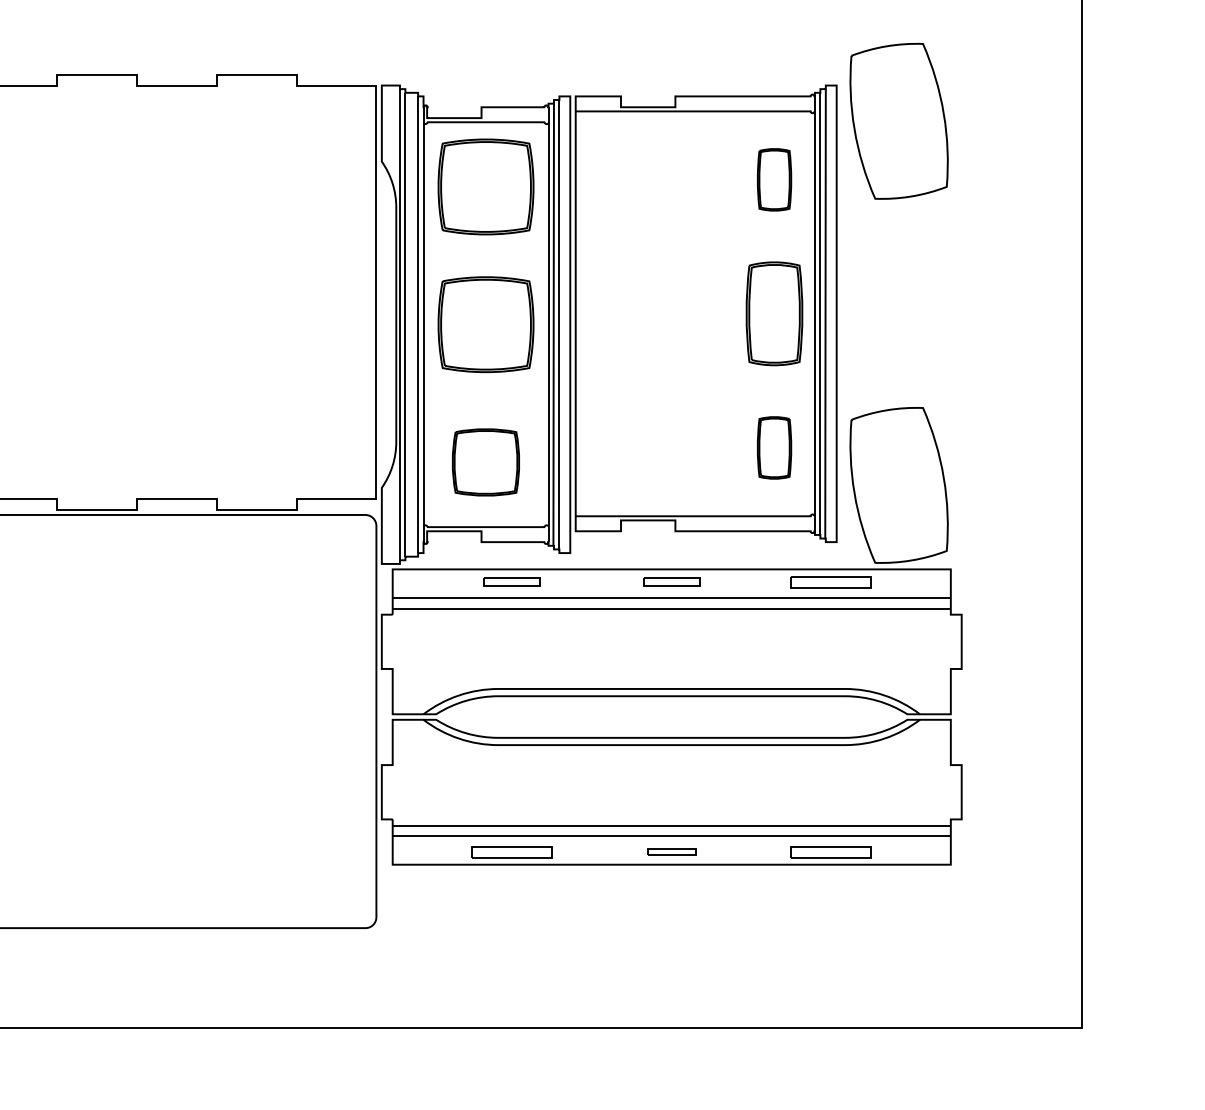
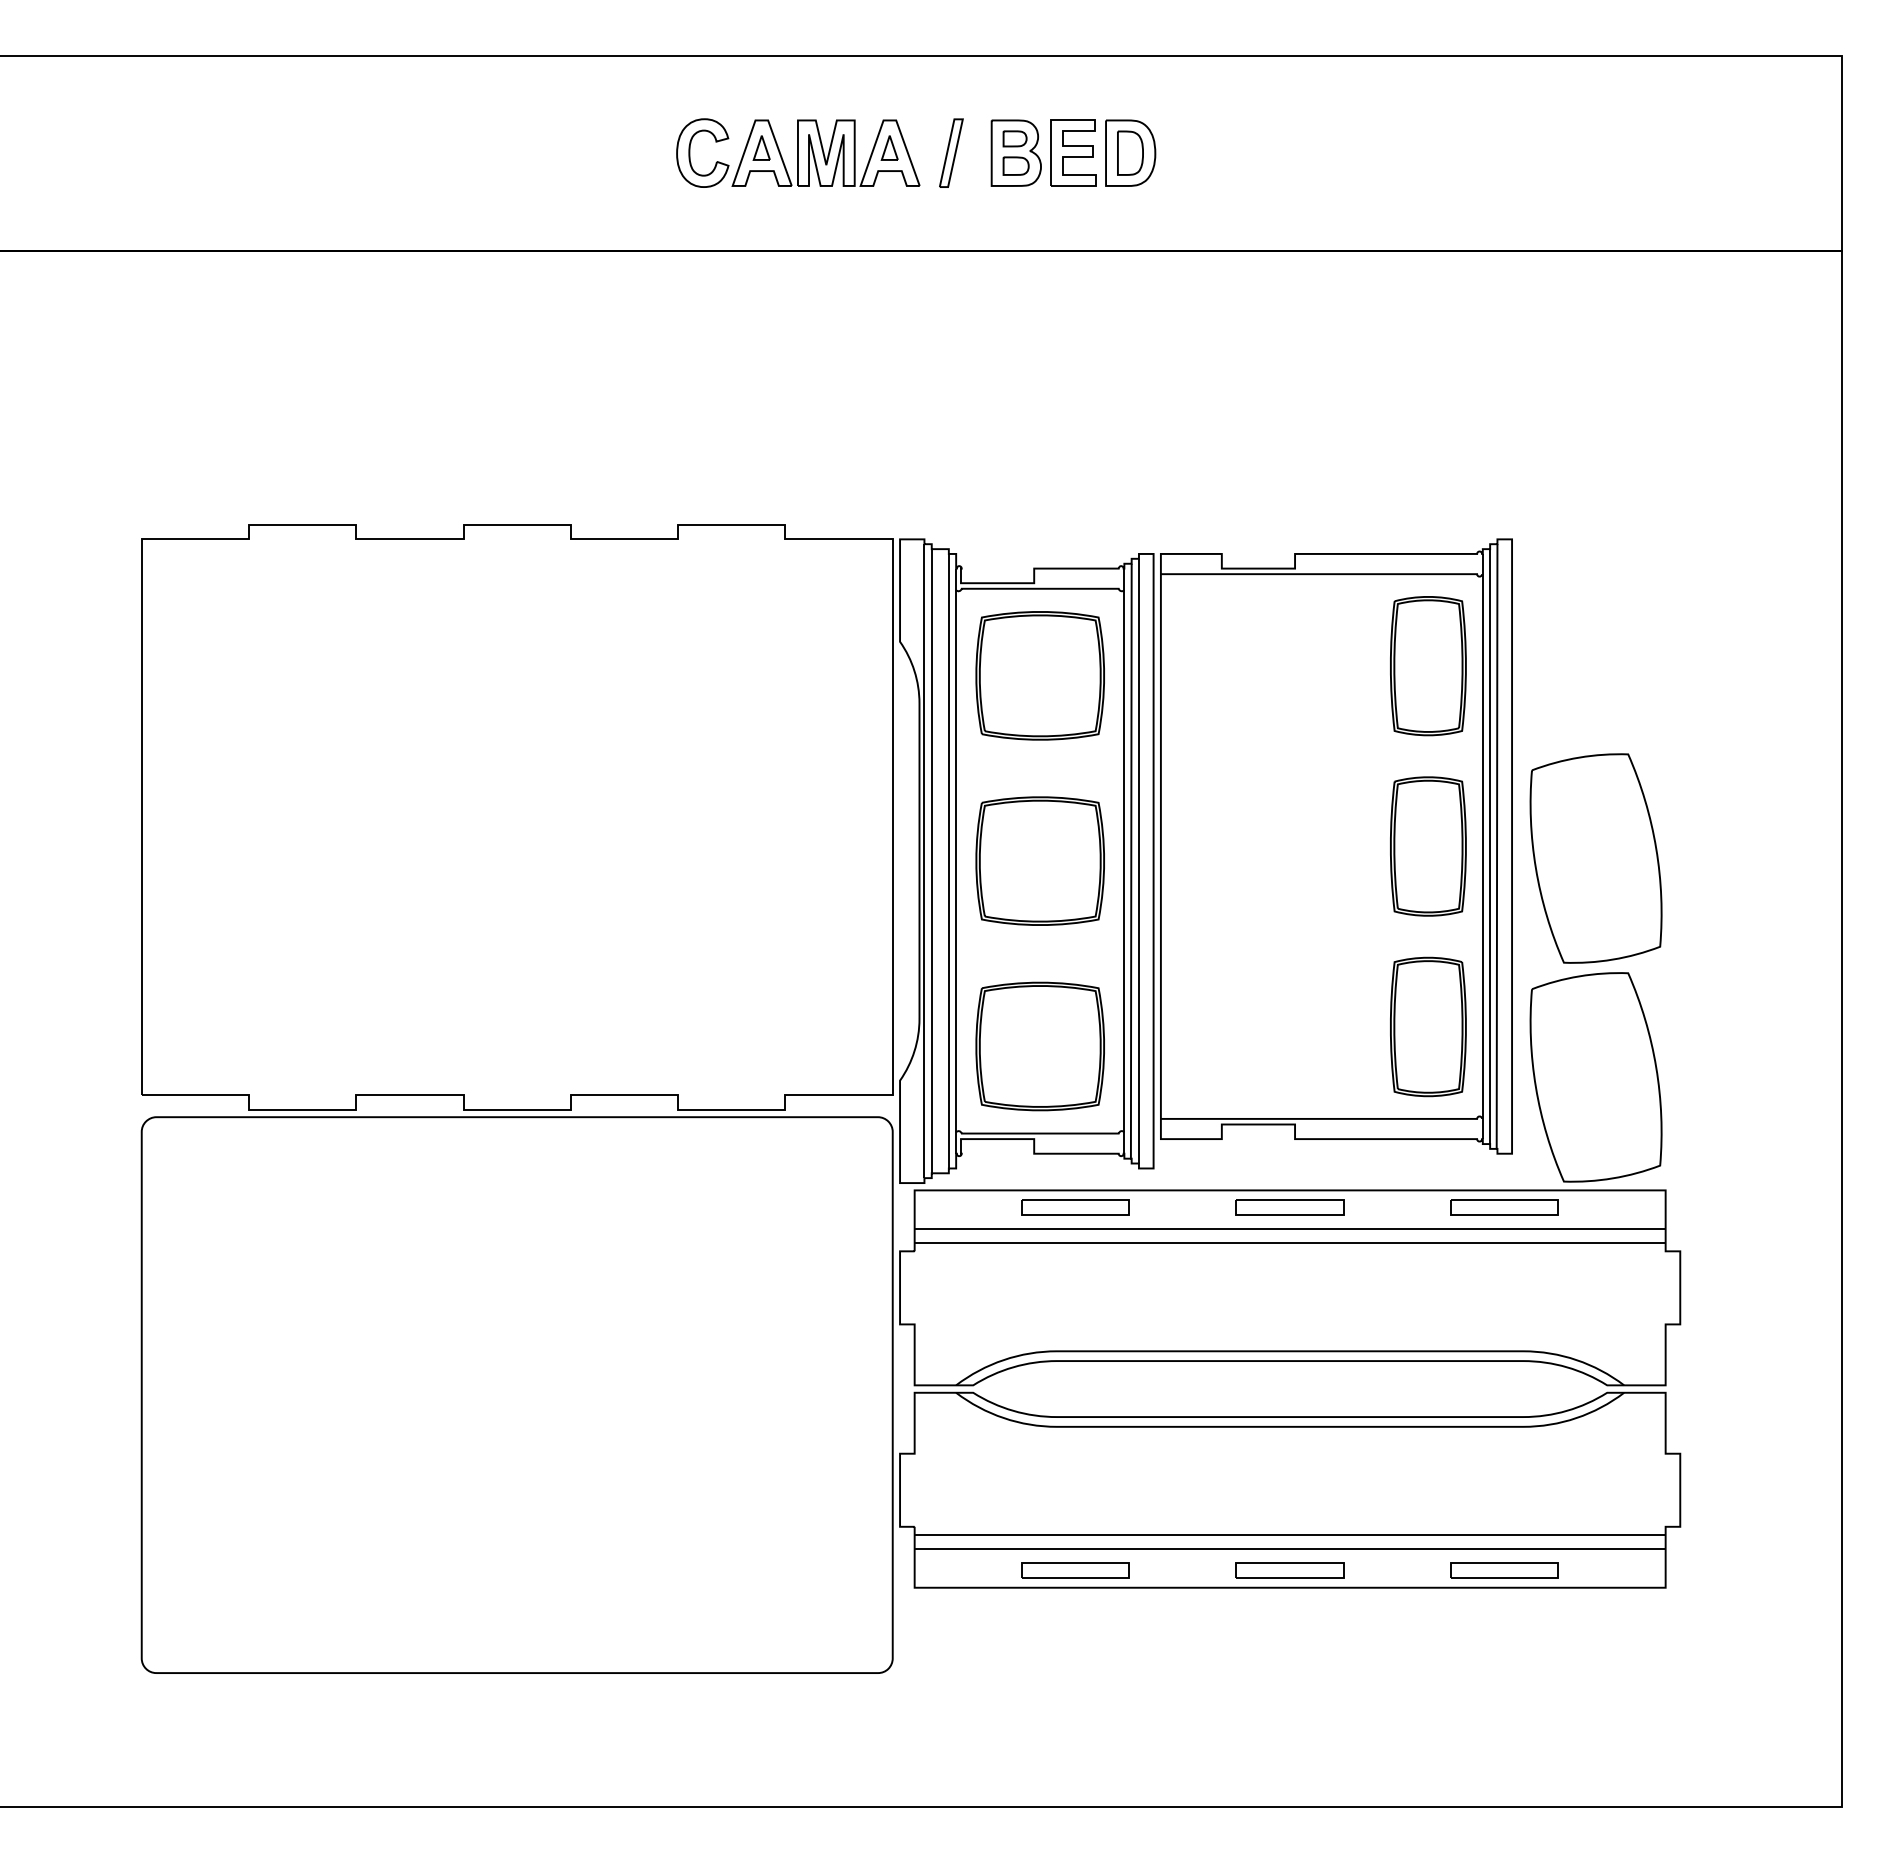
part: (898, 121) -> (1595, 858), moved
part: (774, 180) -> (1428, 666), size x1.67
part: (774, 447) -> (1428, 1026), size x1.67
part: (485, 462) -> (1039, 1046), size x1.43
part: (512, 582) -> (1075, 1207), size x1.43
part: (671, 582) -> (1289, 1207), size x1.43
part: (671, 851) -> (1289, 1570), size x1.67

